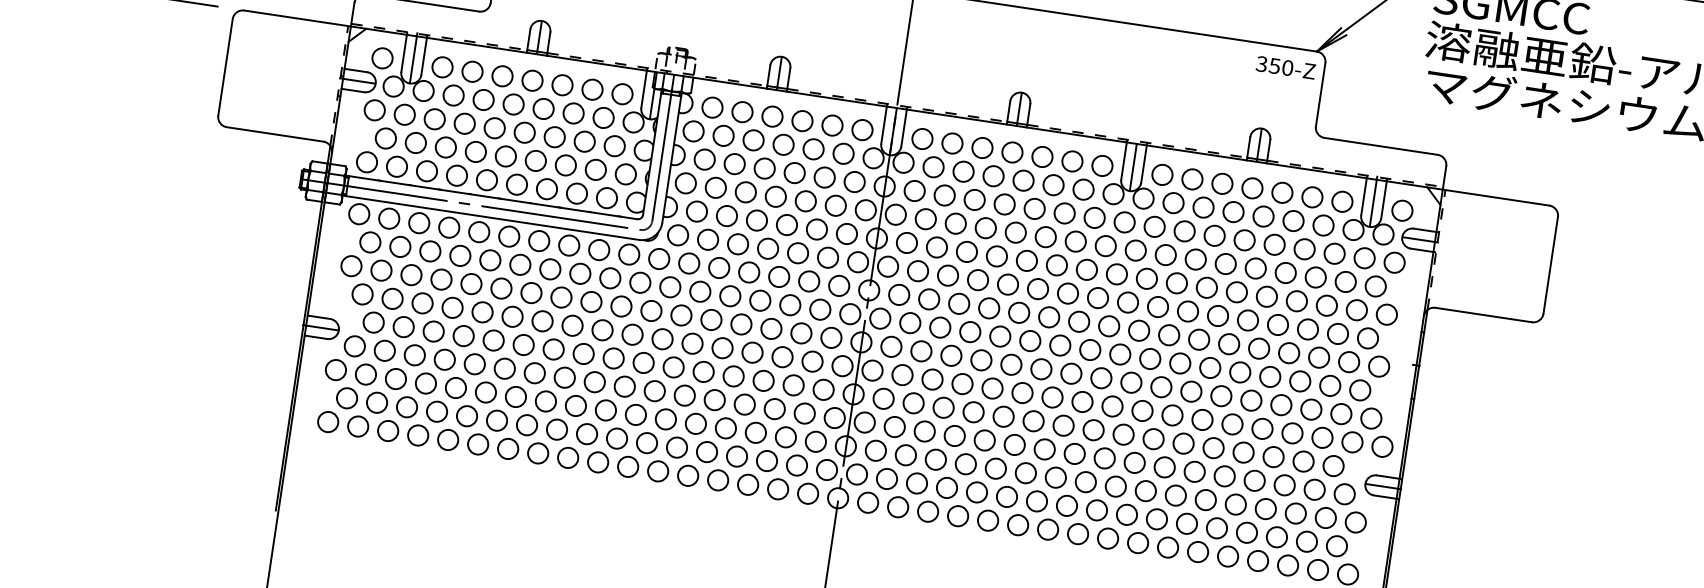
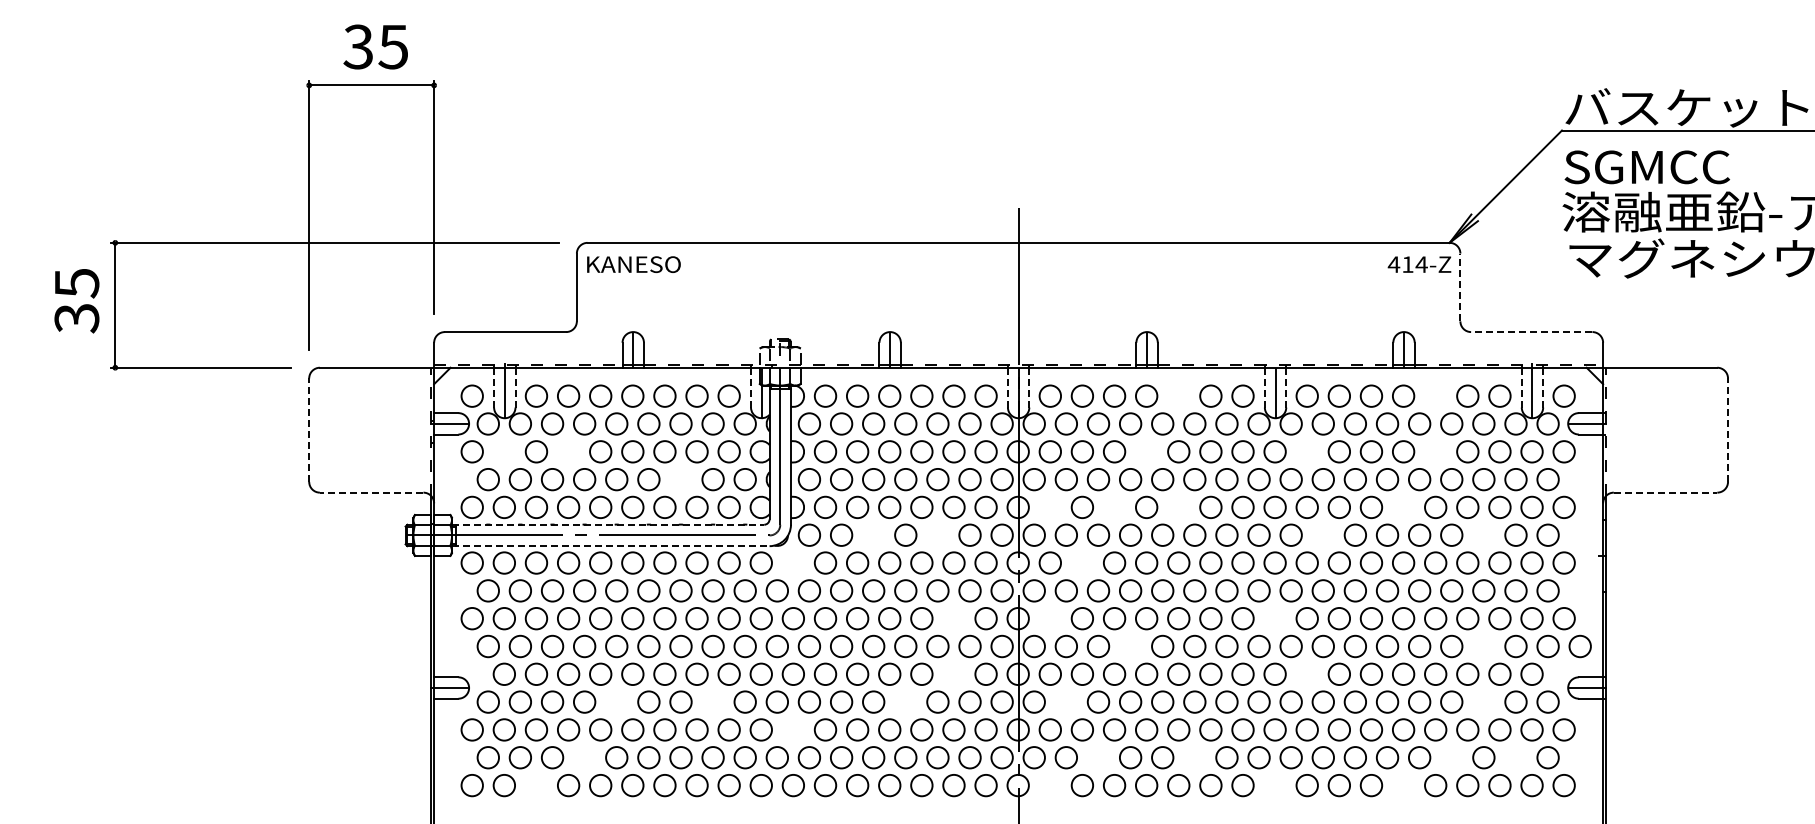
line: (404, 53) -> (494, 387), solid -> dashed
line: (424, 56) -> (515, 387), solid -> dashed
text: (1274, 65) -> (1407, 264), 350-Z -> 414-Z
line: (225, 67) -> (309, 430), solid -> dashed
line: (644, 89) -> (751, 387), solid -> dashed
line: (1320, 94) -> (1460, 287), solid -> dashed
circle: (404, 114) -> (503, 451), removed
circle: (464, 123) -> (568, 451), removed
line: (883, 124) -> (1007, 387), solid -> dashed
line: (904, 128) -> (1029, 387), solid -> dashed
line: (274, 134) -> (371, 492), solid -> dashed
line: (1380, 146) -> (1531, 332), solid -> dashed
circle: (1042, 156) -> (1178, 395), removed
line: (1123, 160) -> (1264, 387), solid -> dashed
line: (1144, 163) -> (1286, 387), solid -> dashed
circle: (565, 165) -> (680, 479), removed
circle: (1282, 192) -> (1435, 395), removed
line: (1363, 196) -> (1521, 387), solid -> dashed
line: (491, 197) -> (608, 524), solid -> dashed
line: (1384, 199) -> (1543, 387), solid -> dashed
circle: (1004, 204) -> (1146, 451), removed
line: (490, 218) -> (610, 546), solid -> dashed
circle: (1154, 226) -> (1306, 451), removed
circle: (906, 241) -> (1049, 506), removed
circle: (738, 243) -> (873, 534), removed
circle: (1274, 244) -> (1435, 451), removed
circle: (967, 251) -> (1114, 506), removed
circle: (797, 252) -> (937, 534), removed
circle: (658, 258) -> (792, 562), removed
circle: (1026, 259) -> (1178, 506), removed
line: (1551, 265) -> (1728, 430), solid -> dashed
circle: (1236, 291) -> (1403, 506), removed
circle: (928, 298) -> (1081, 562), removed
circle: (1157, 306) -> (1322, 534), removed
line: (1483, 314) -> (1665, 492), solid -> dashed
circle: (1307, 328) -> (1483, 534), removed
circle: (801, 333) -> (953, 618), removed
circle: (890, 346) -> (1049, 618), removed
circle: (474, 363) -> (616, 701), removed
circle: (564, 377) -> (712, 701), removed
circle: (1100, 377) -> (1274, 618), removed
circle: (793, 384) -> (953, 673), removed
circle: (962, 384) -> (1130, 646), removed
circle: (744, 404) -> (905, 701), removed
circle: (436, 411) -> (584, 757), removed
circle: (635, 414) -> (792, 729), removed
circle: (894, 426) -> (1065, 701), removed
circle: (388, 430) -> (536, 785), removed
circle: (1123, 433) -> (1306, 673), removed
circle: (1292, 433) -> (1483, 646), removed
circle: (917, 483) -> (1098, 757), removed
circle: (1284, 484) -> (1483, 701), removed
circle: (1006, 496) -> (1194, 757), removed
circle: (867, 502) -> (1049, 785), removed
circle: (1246, 532) -> (1451, 757), removed
circle: (1077, 533) -> (1274, 785), removed
circle: (1306, 541) -> (1515, 757), removed
circle: (1198, 551) -> (1403, 785), removed

